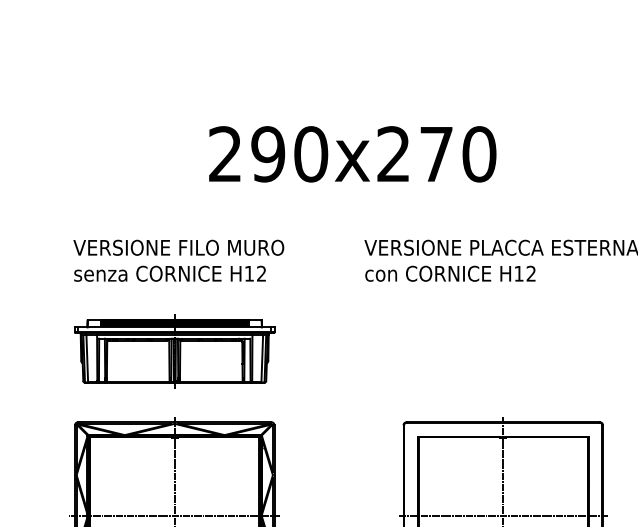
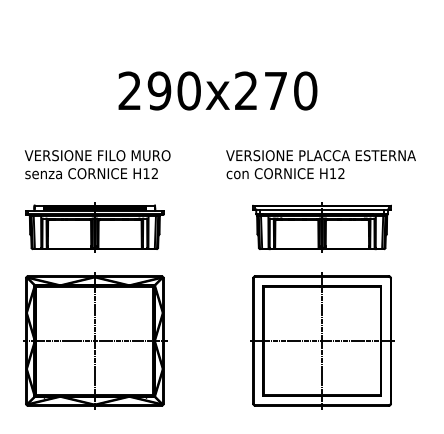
part: (502, 351) -> (321, 227), added

